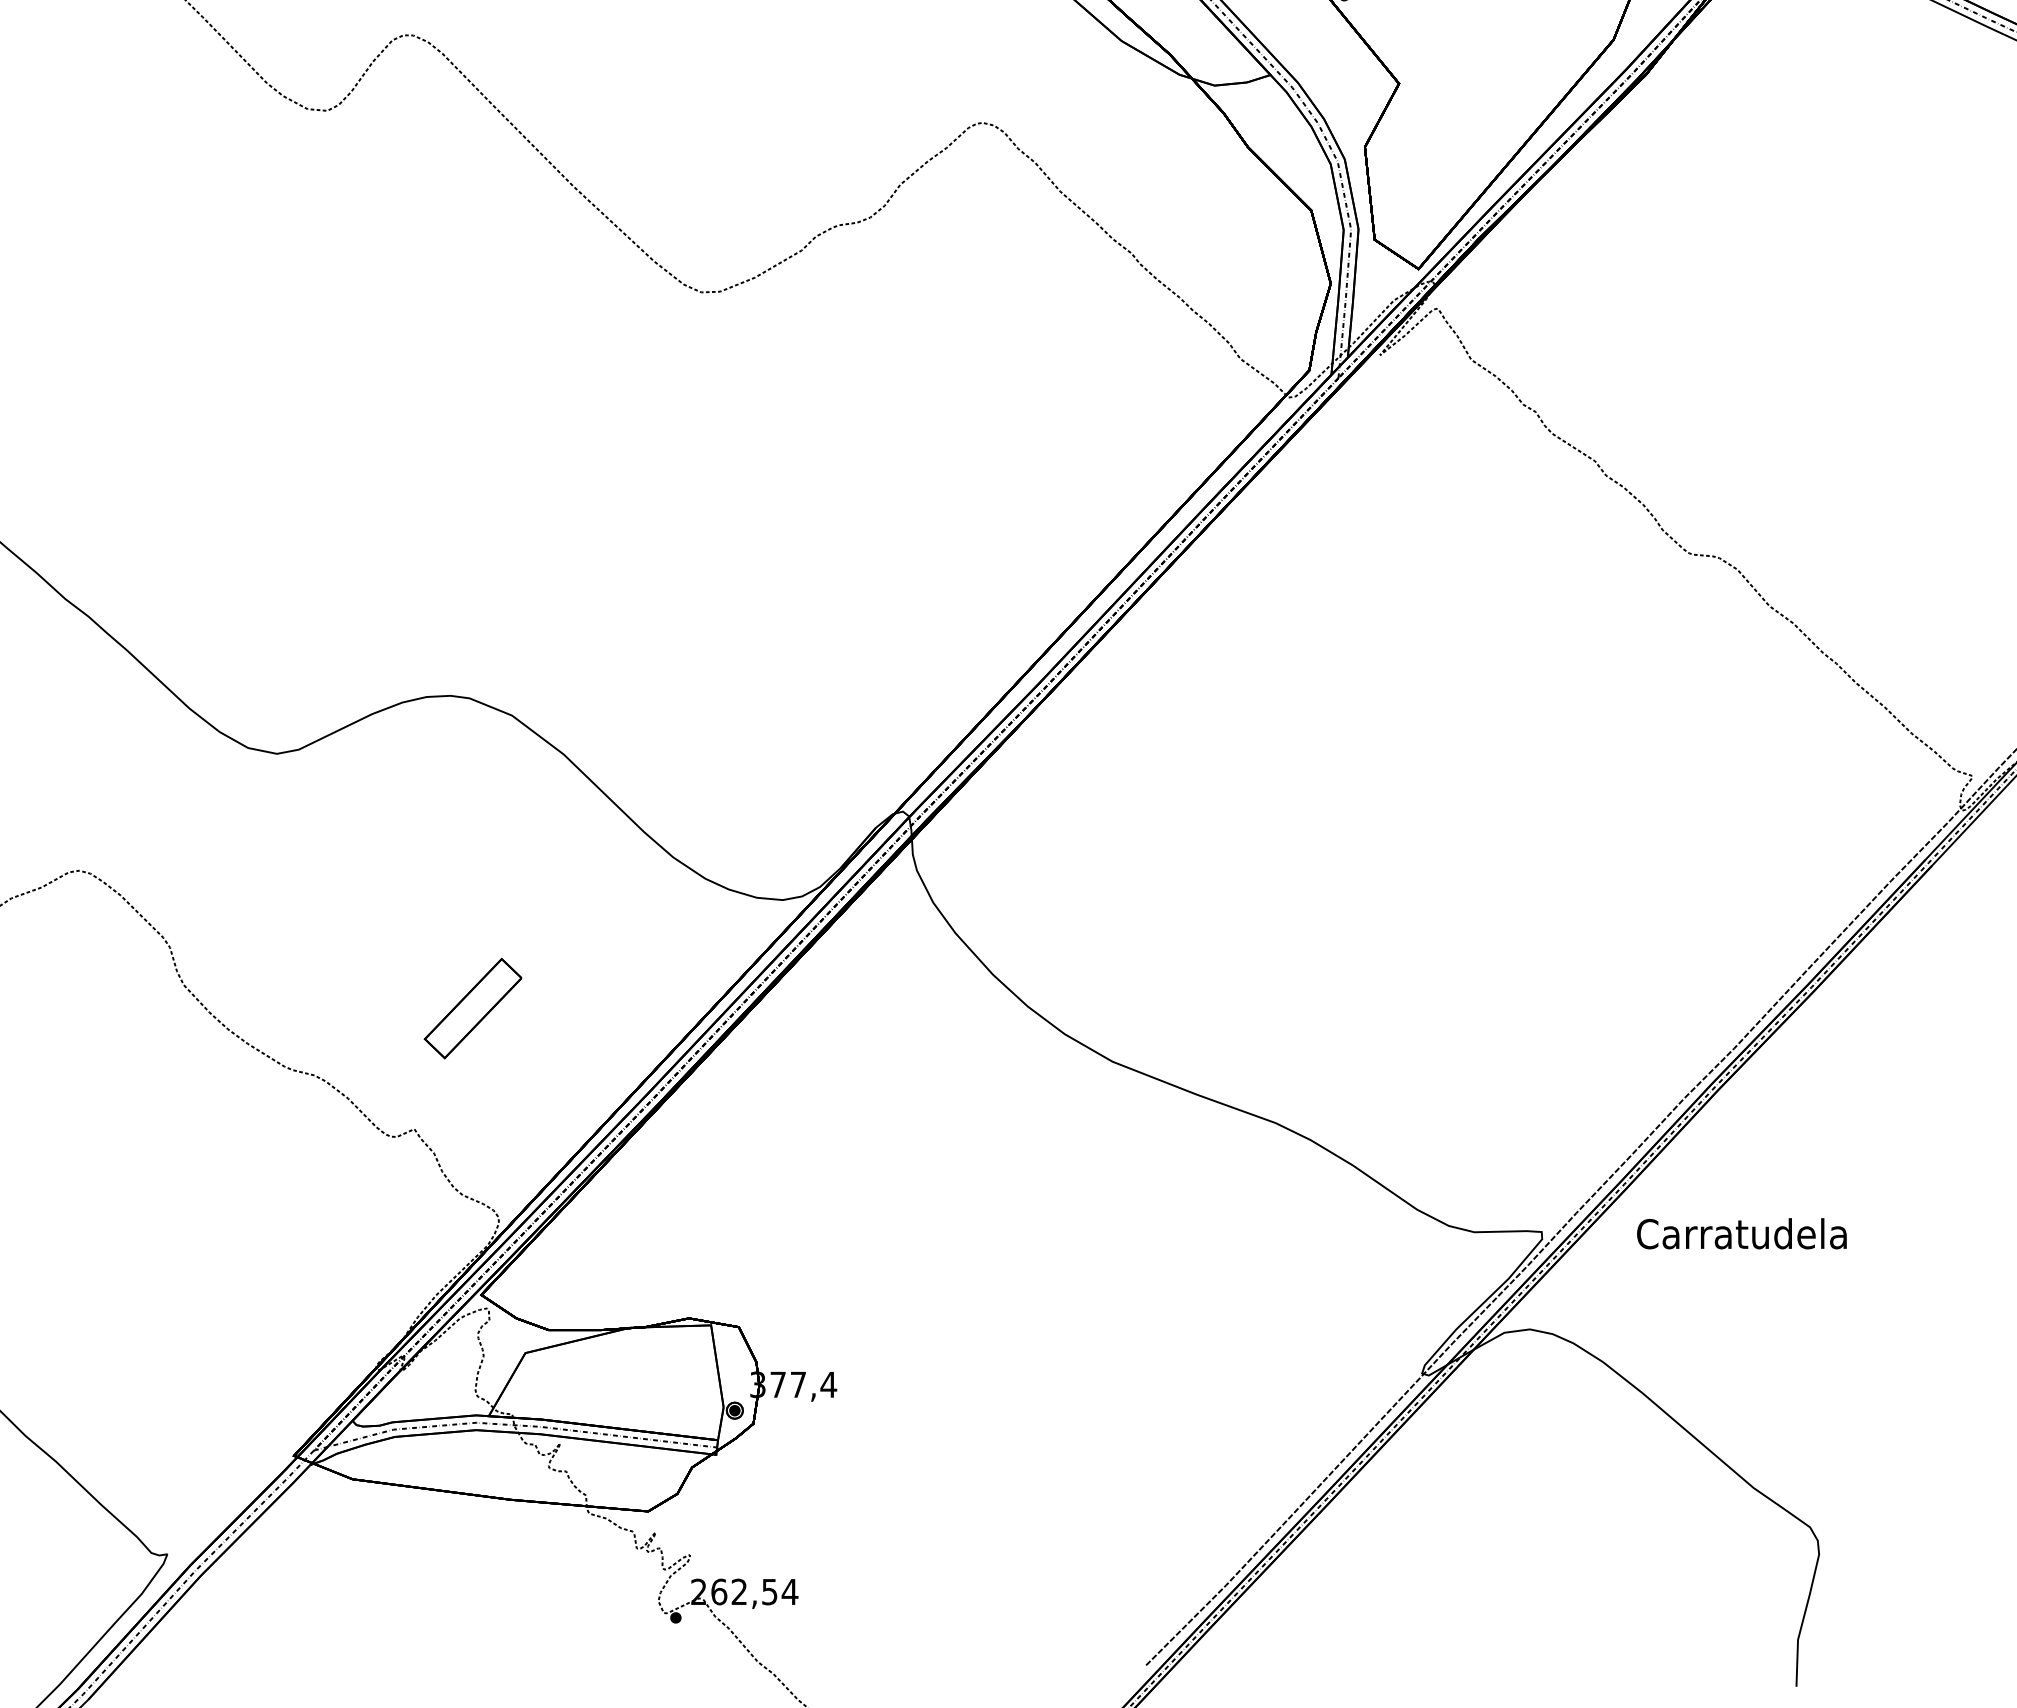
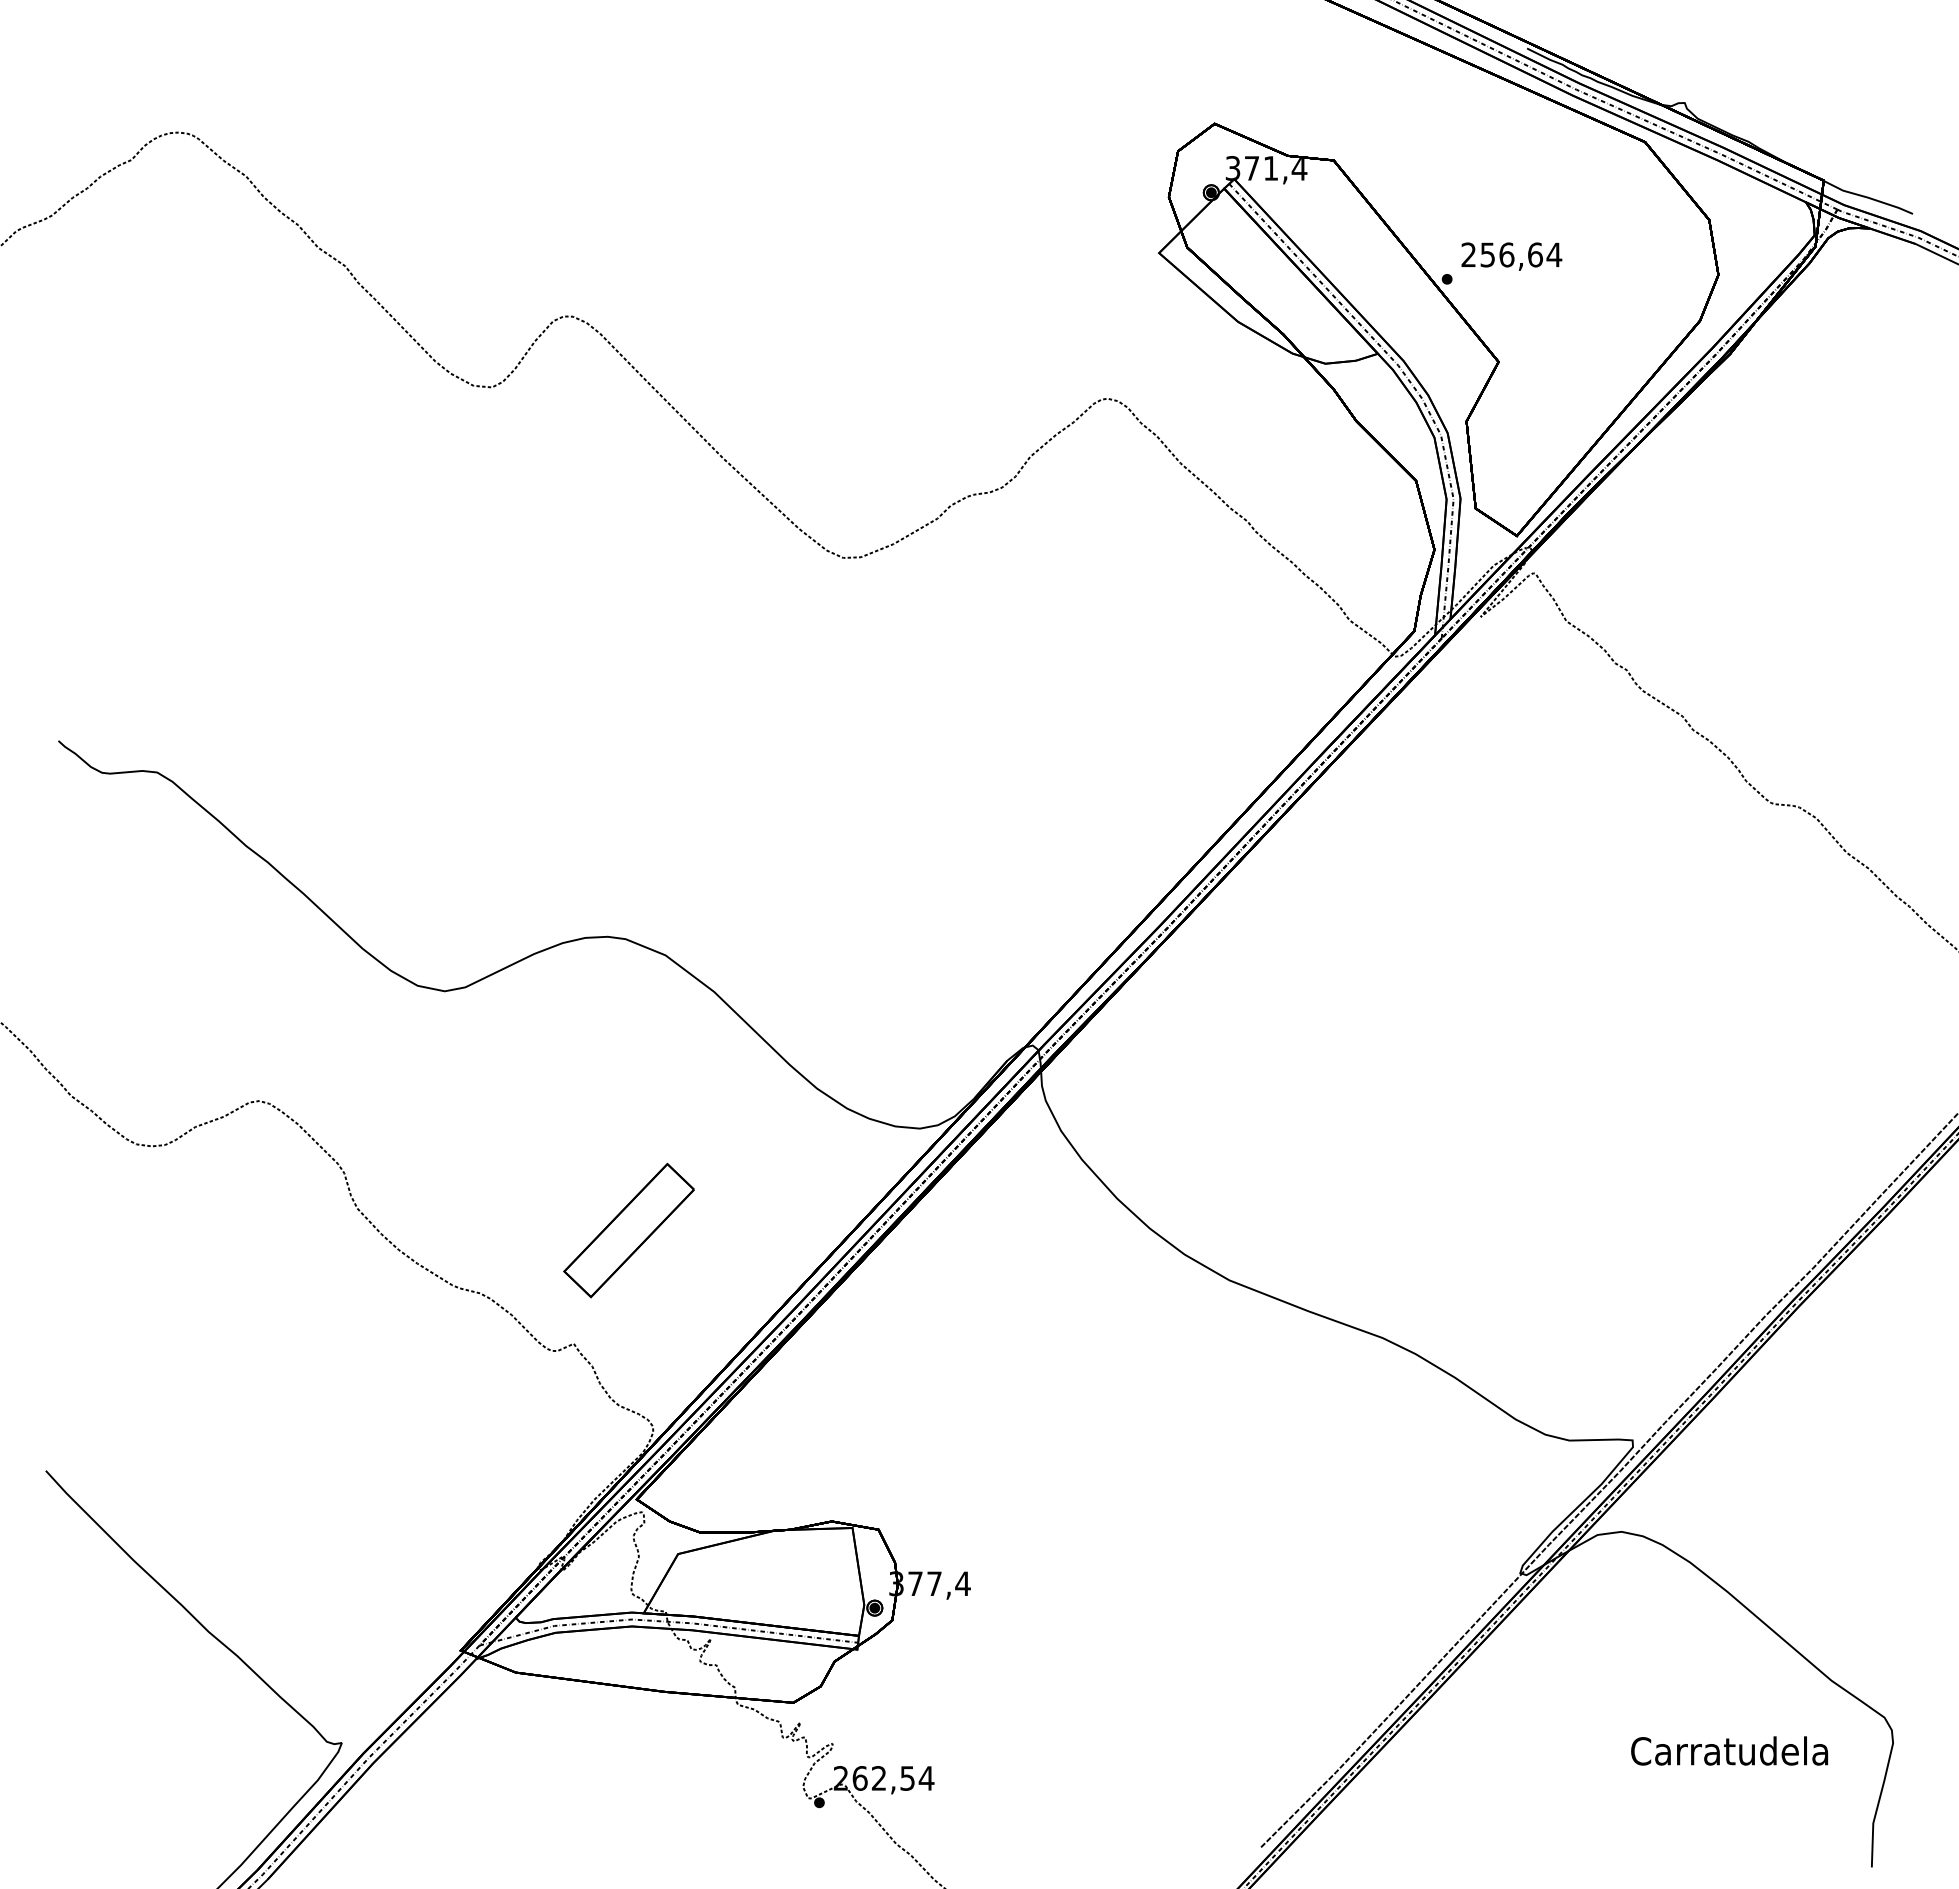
part: (472, 1008) -> (628, 1230), size x1.43
text: (1741, 1233) -> (1729, 1750), moved

